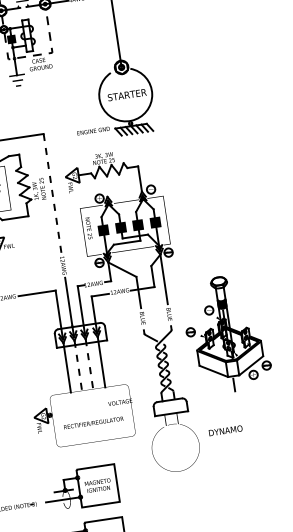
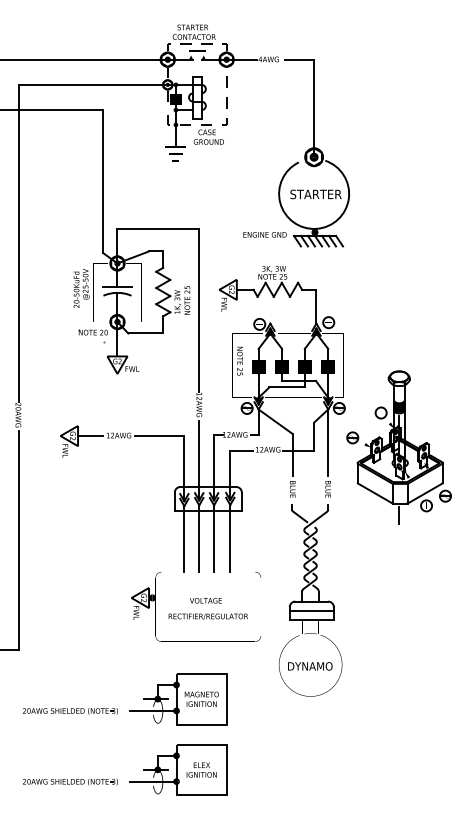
line: (52, 194) -> (199, 310), dashed -> solid
part: (226, 334) -> (398, 447), moved
line: (89, 364) -> (214, 539), dashed -> solid
line: (78, 366) -> (199, 539), dashed -> solid
text: (119, 402) -> (205, 600), moved
line: (170, 406) -> (311, 610), added
text: (225, 430) -> (310, 666), moved

